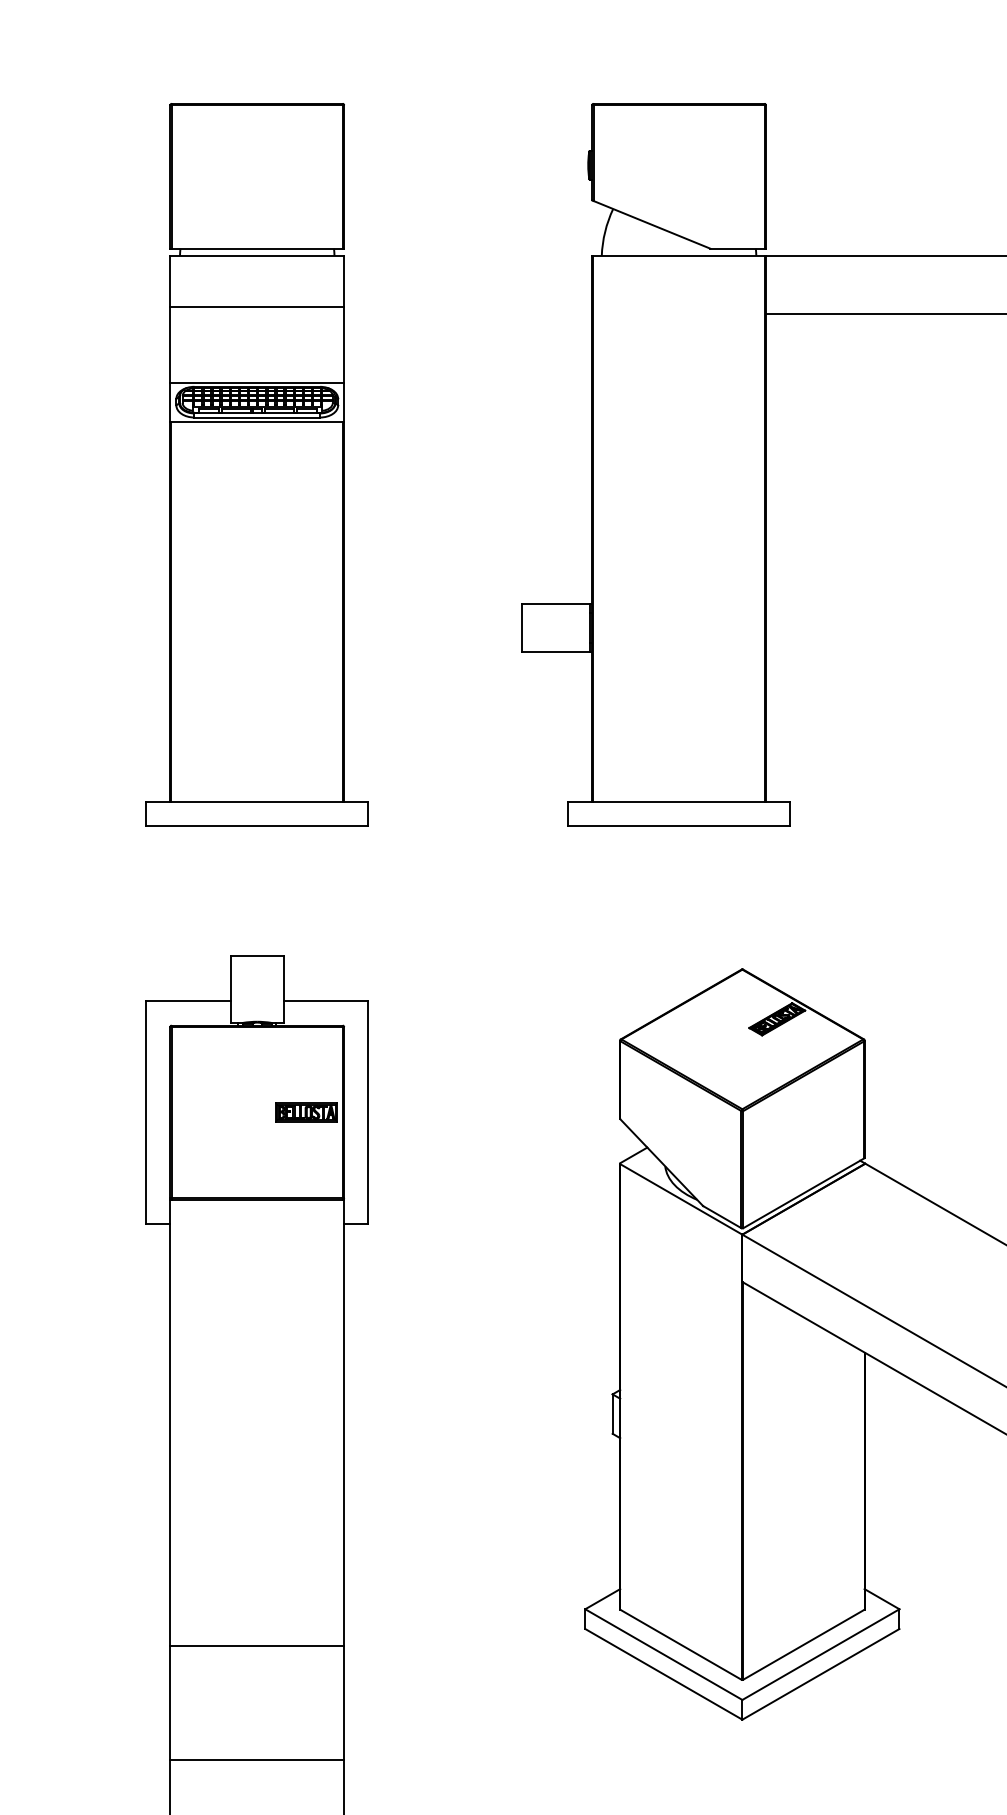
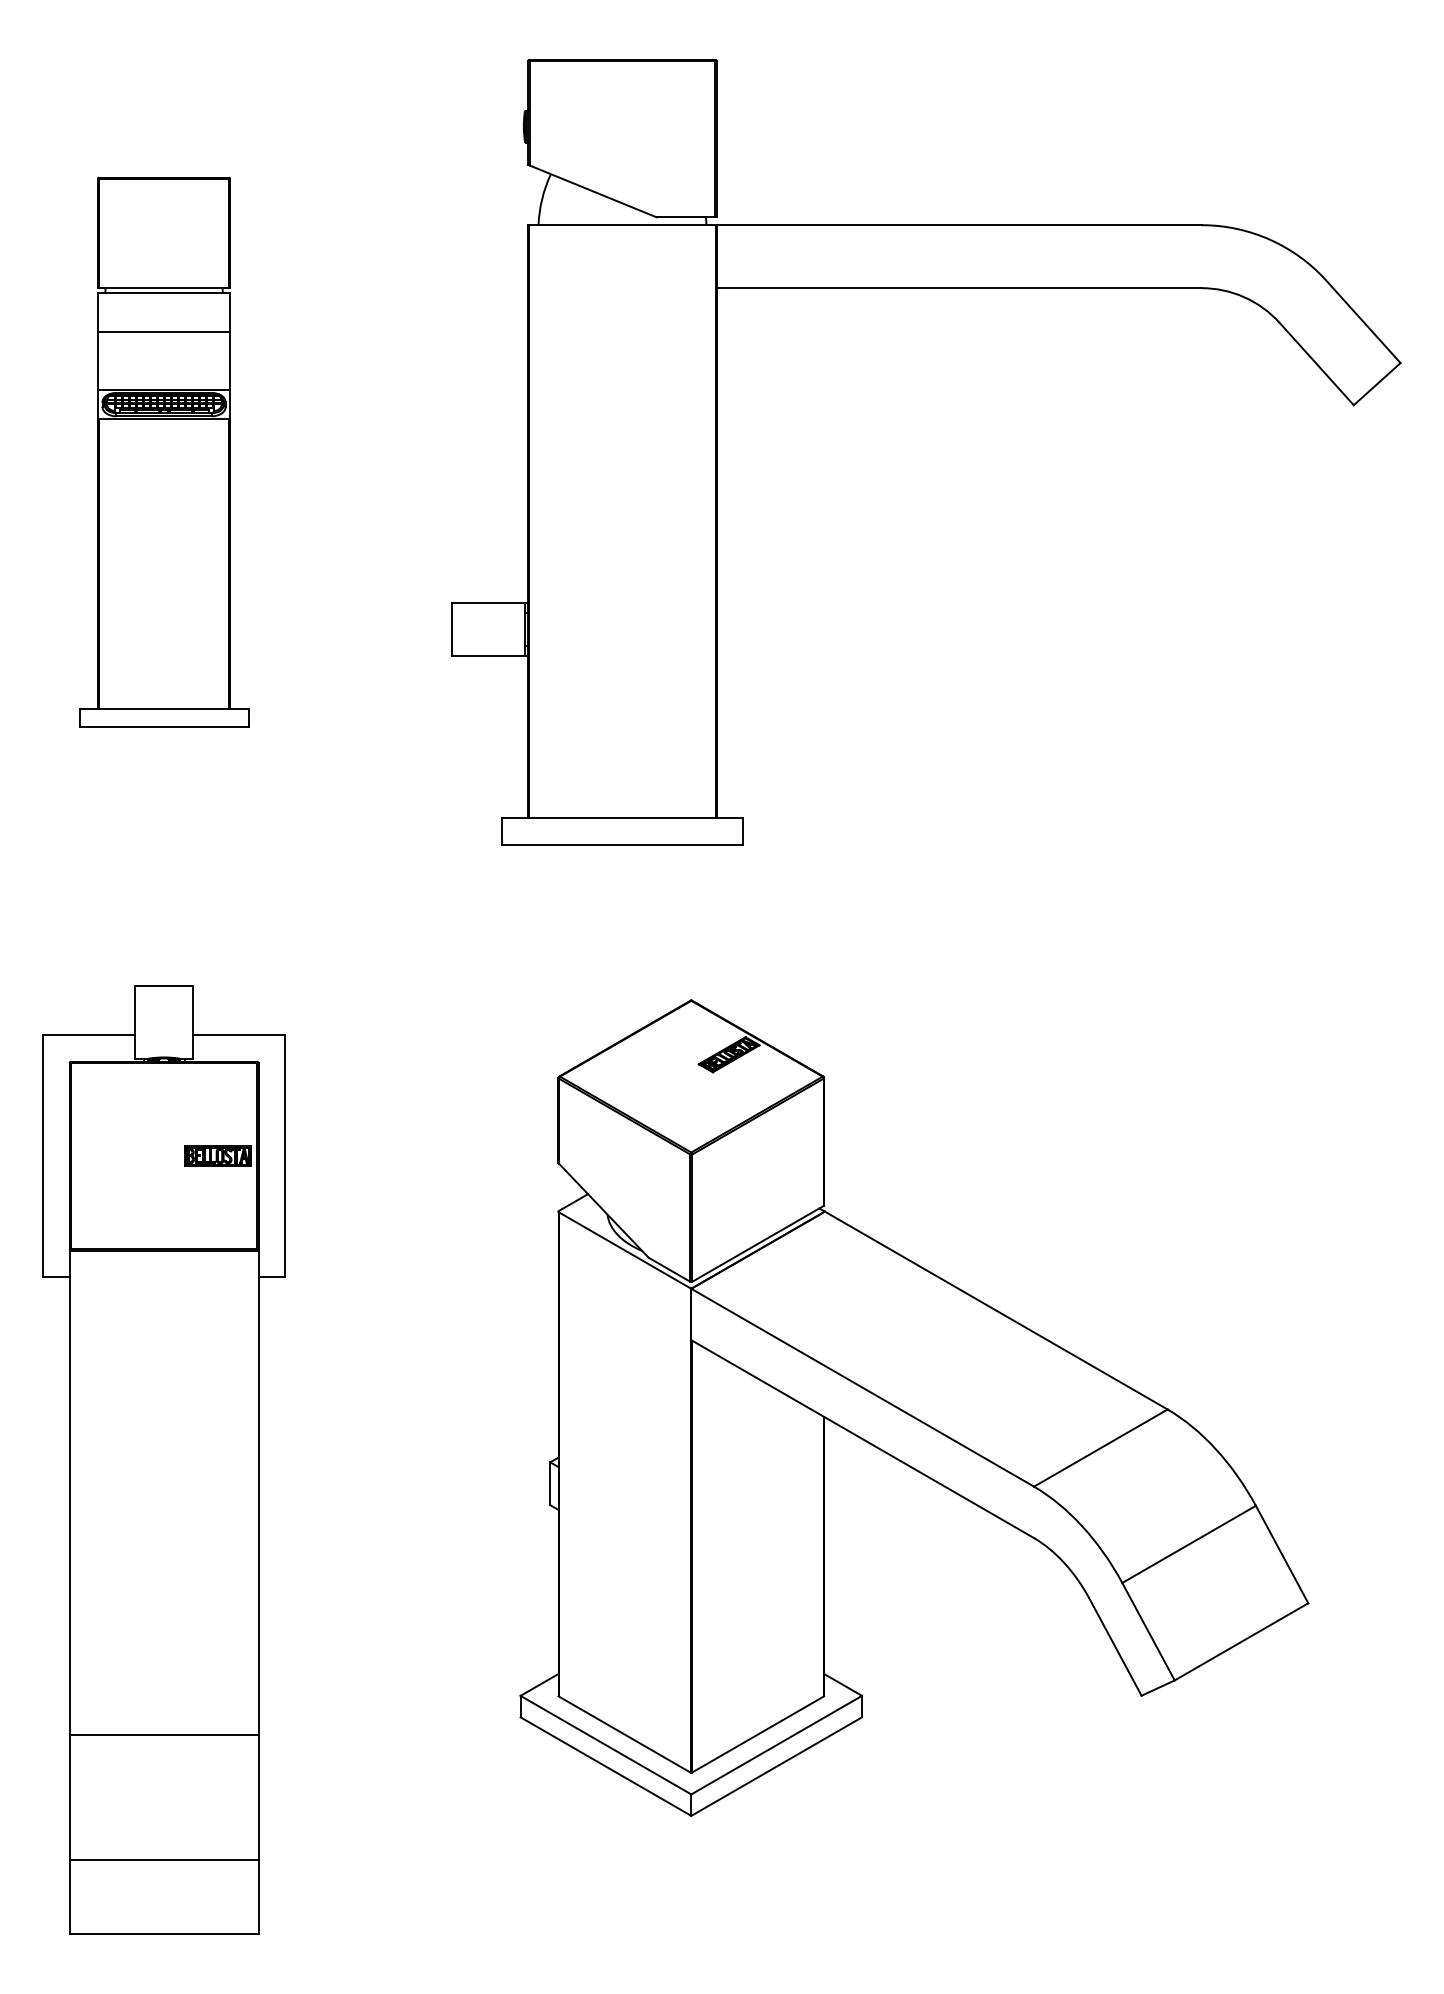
part: (256, 465) -> (163, 452), size x0.7

